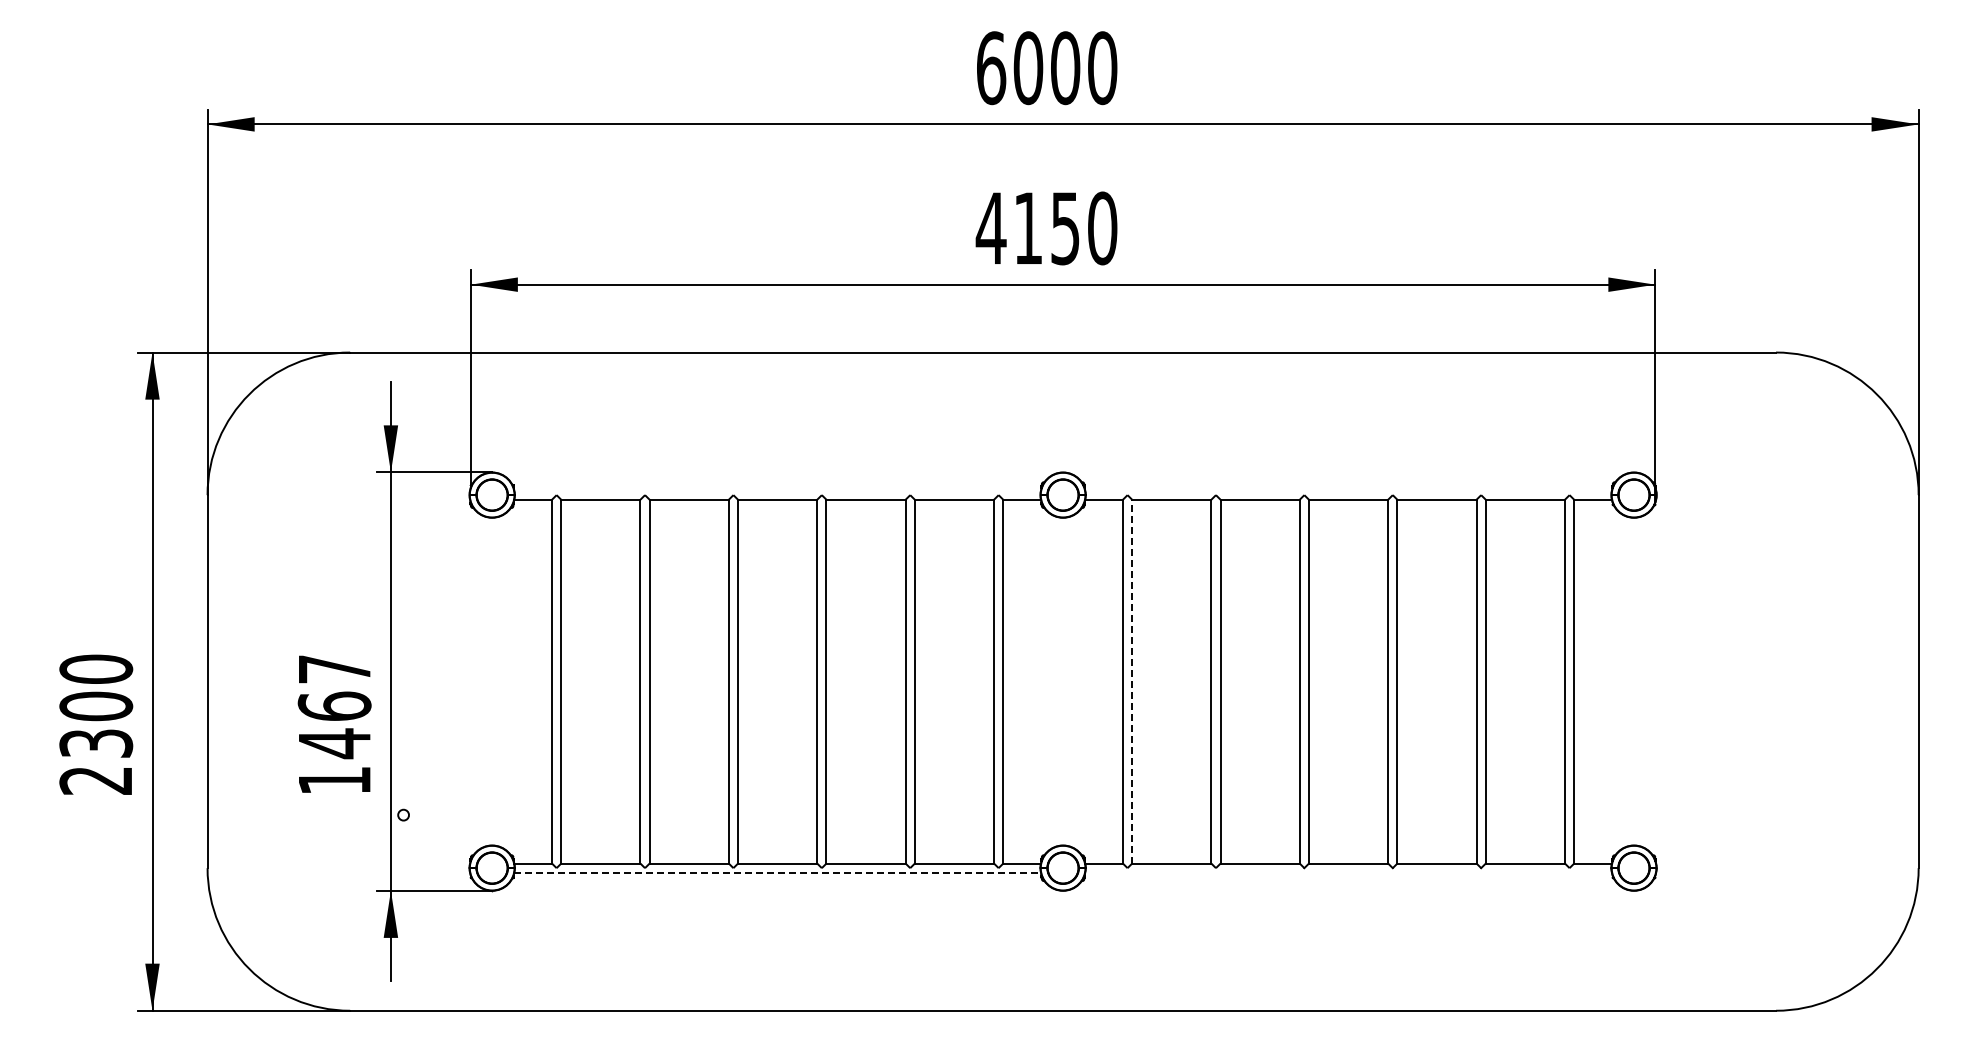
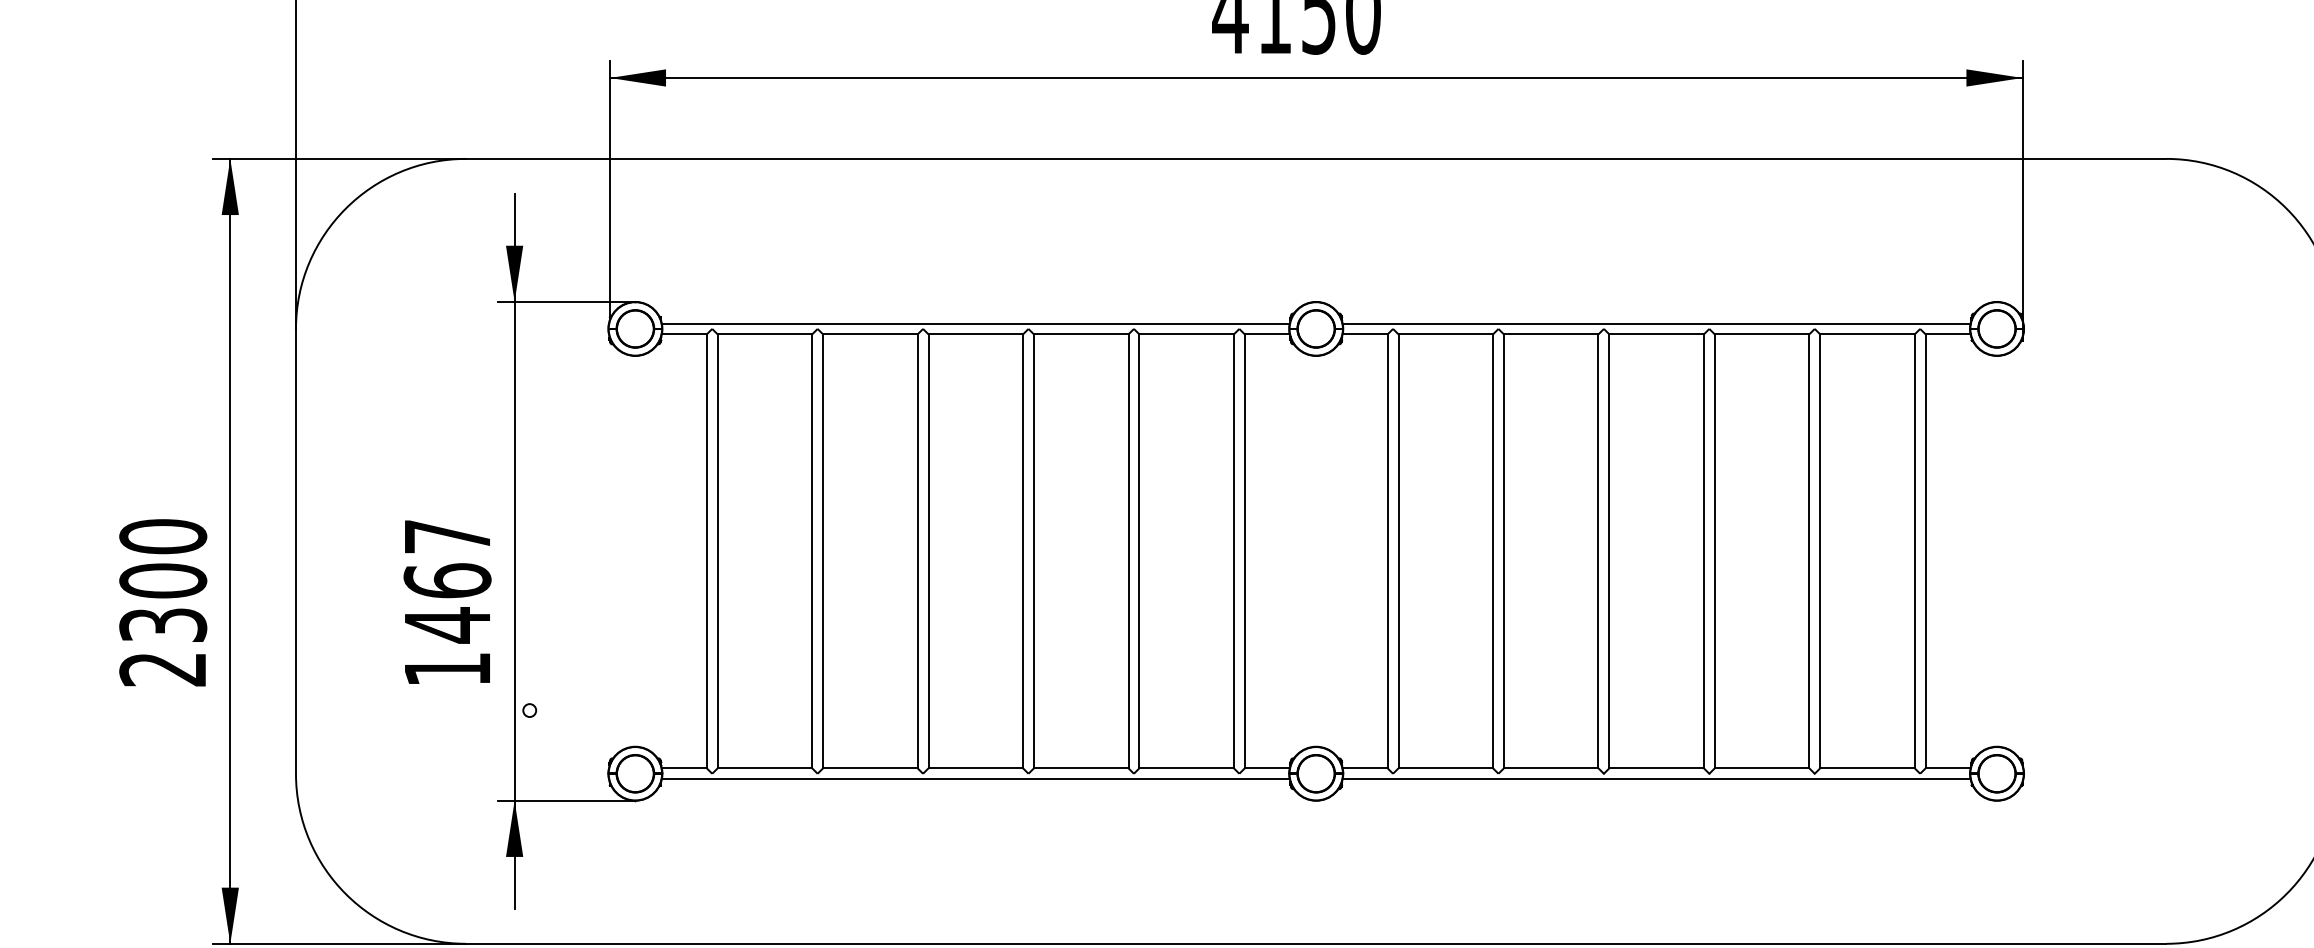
line: (777, 490) -> (975, 323), added
line: (1348, 490) -> (1656, 323), added
line: (1132, 681) -> (1398, 551), dashed -> solid
line: (778, 872) -> (976, 778), dashed -> solid
line: (1348, 872) -> (1656, 778), added

